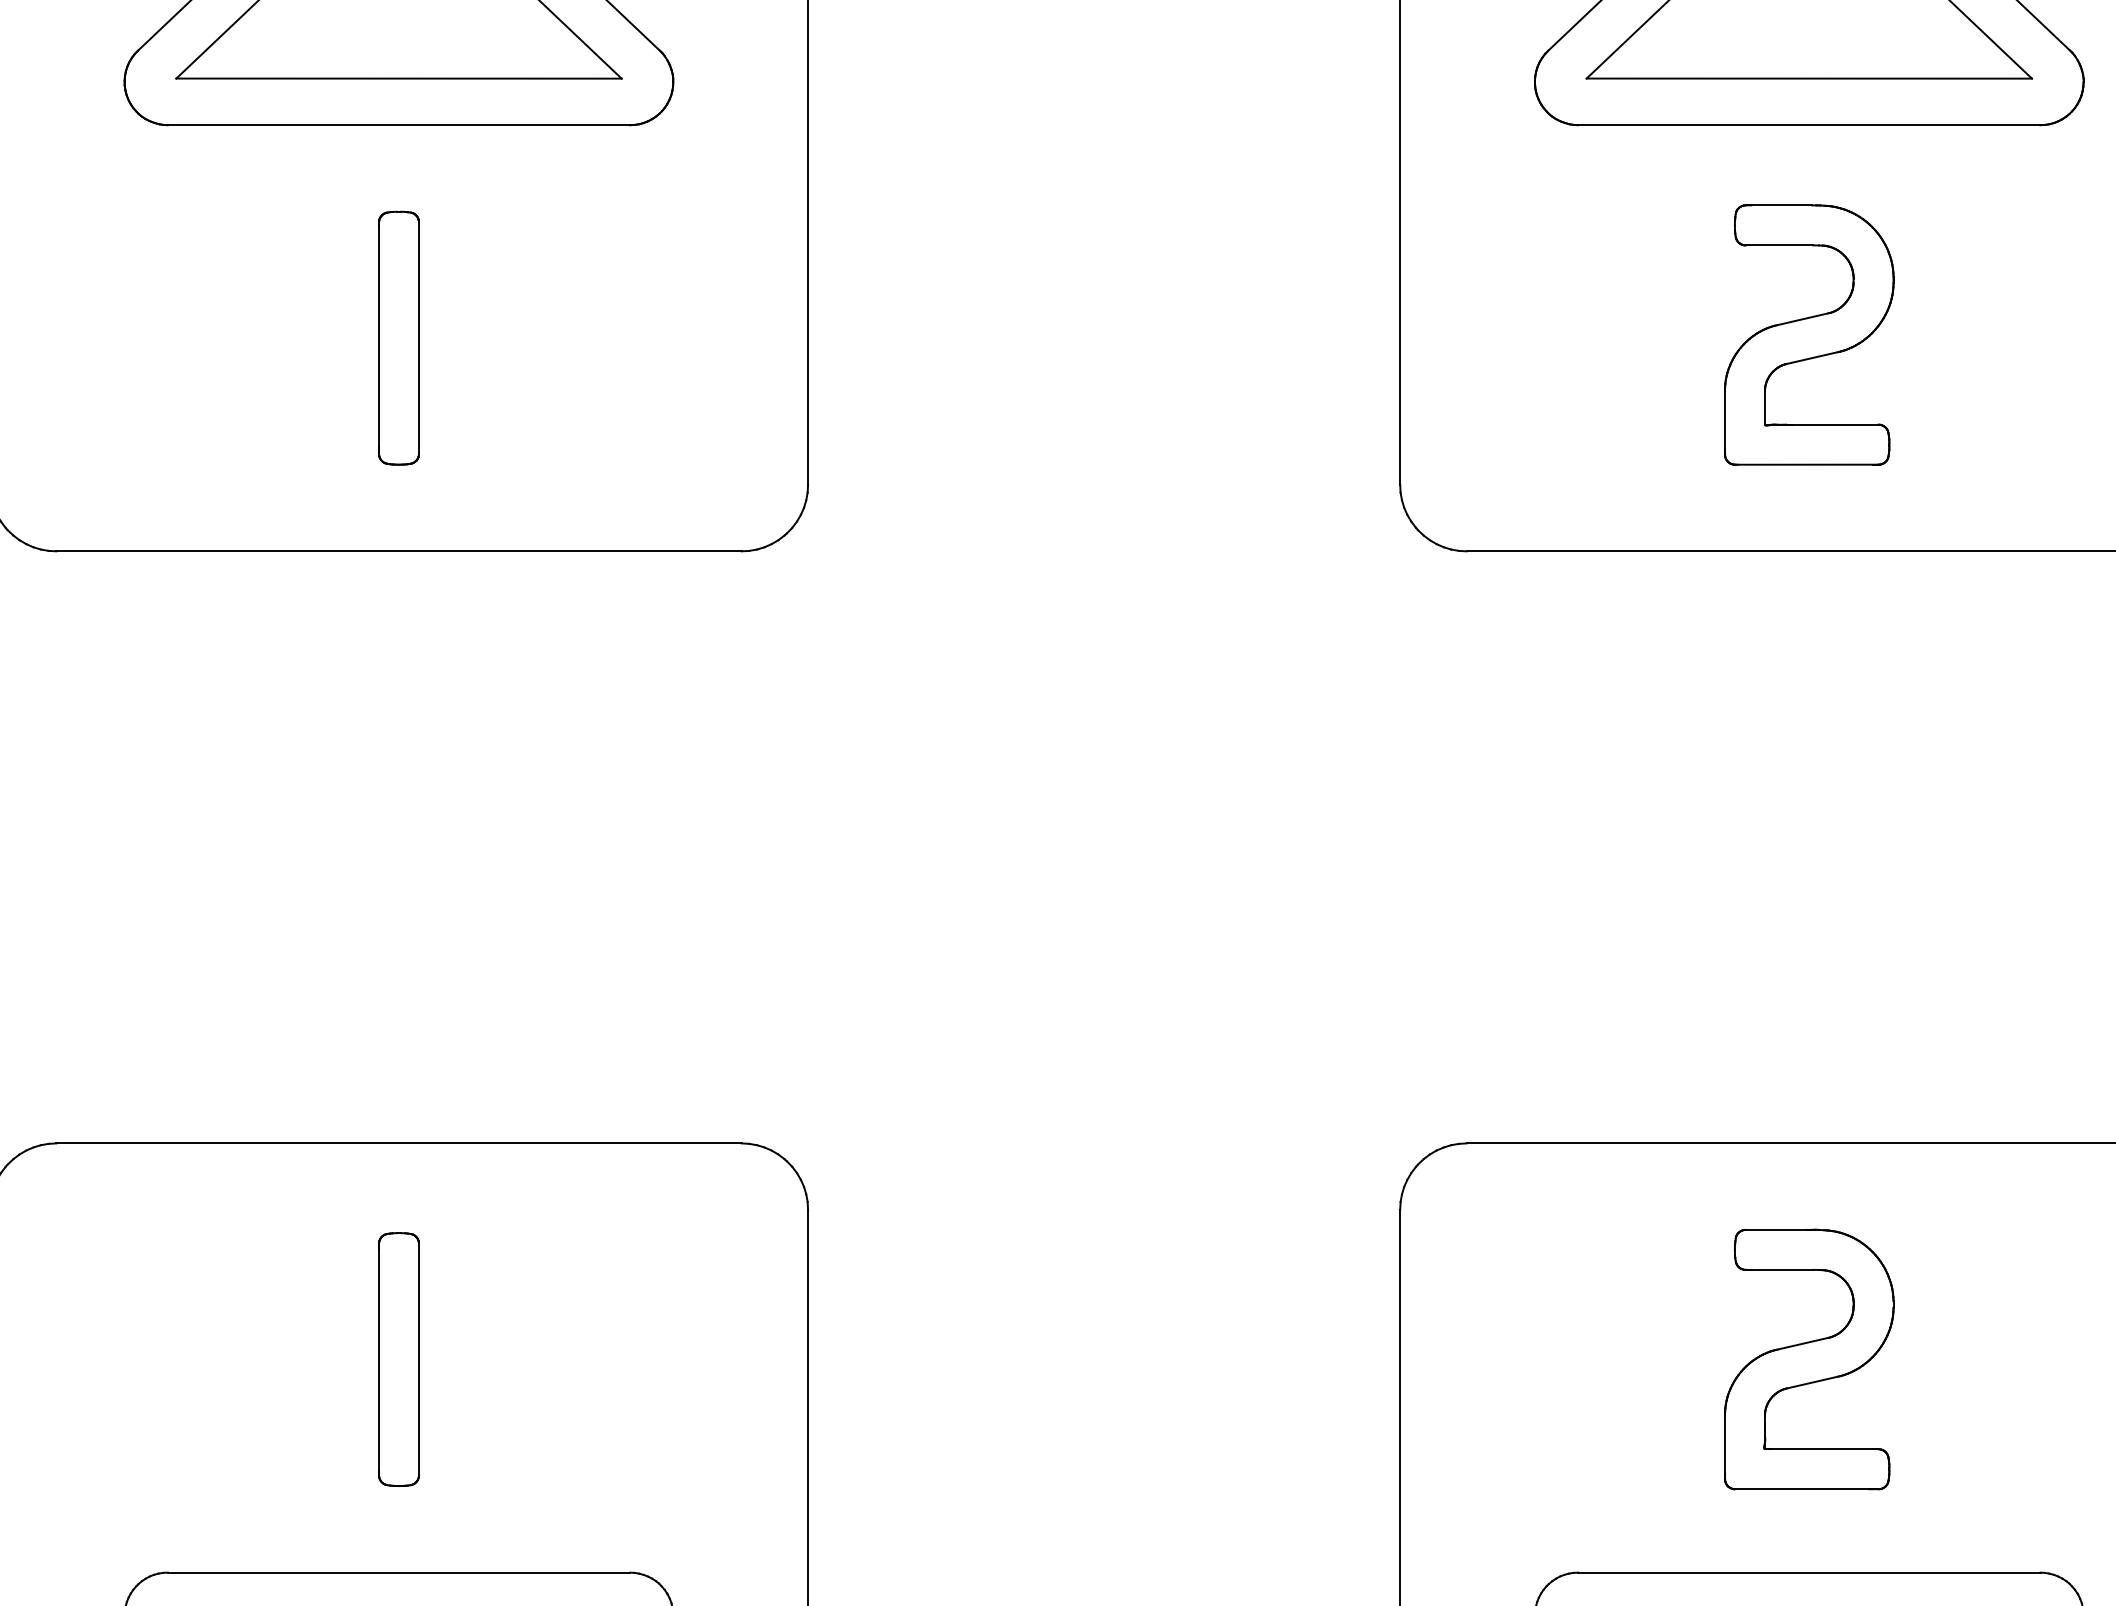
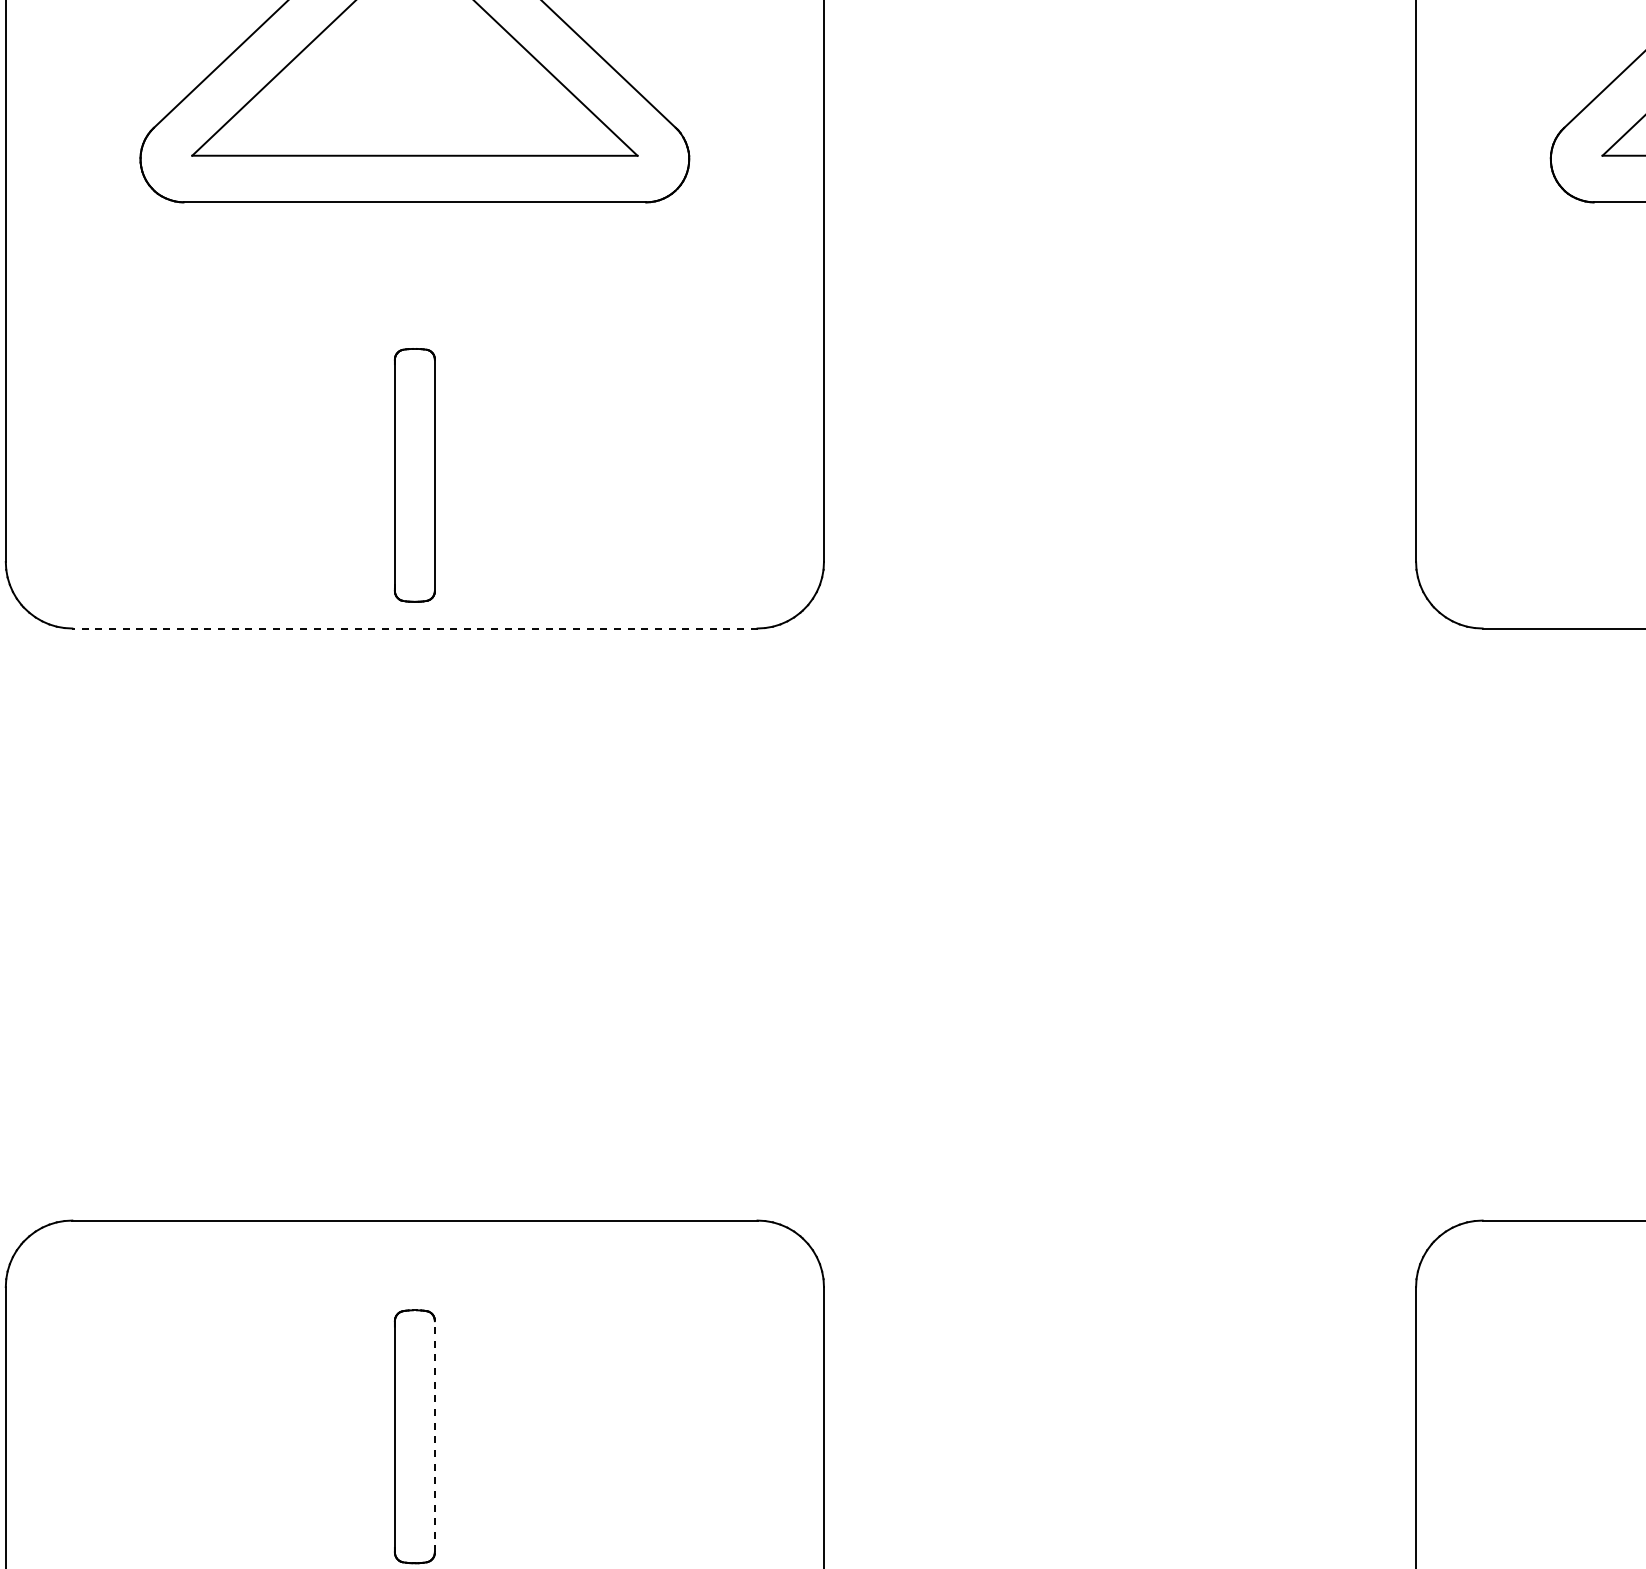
part: (398, 337) -> (414, 474), moved
line: (399, 551) -> (415, 628), solid -> dashed
line: (418, 1359) -> (434, 1436), solid -> dashed

